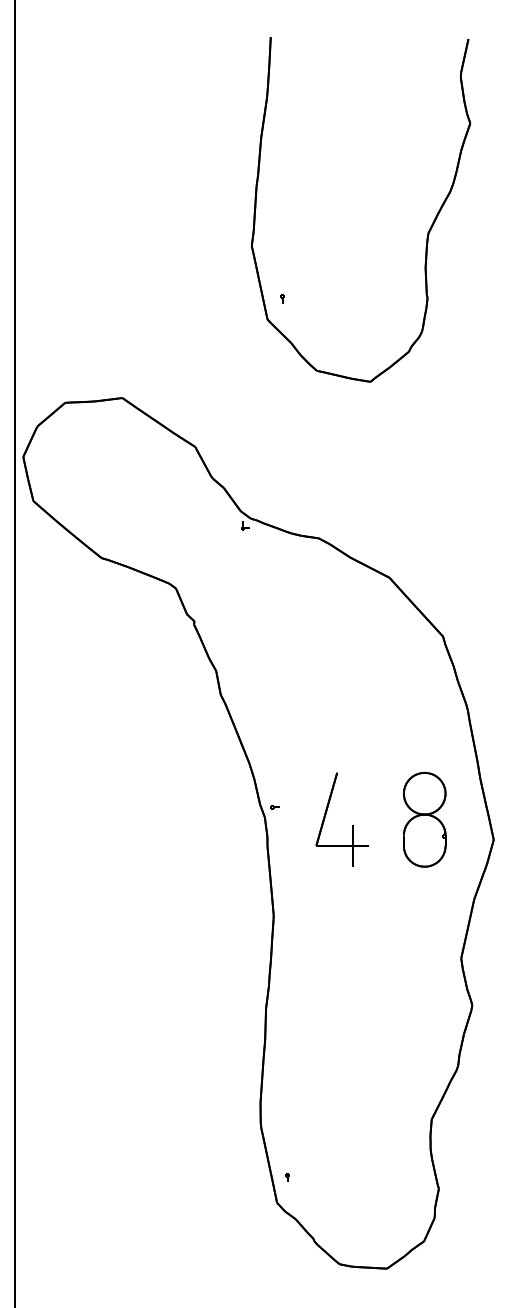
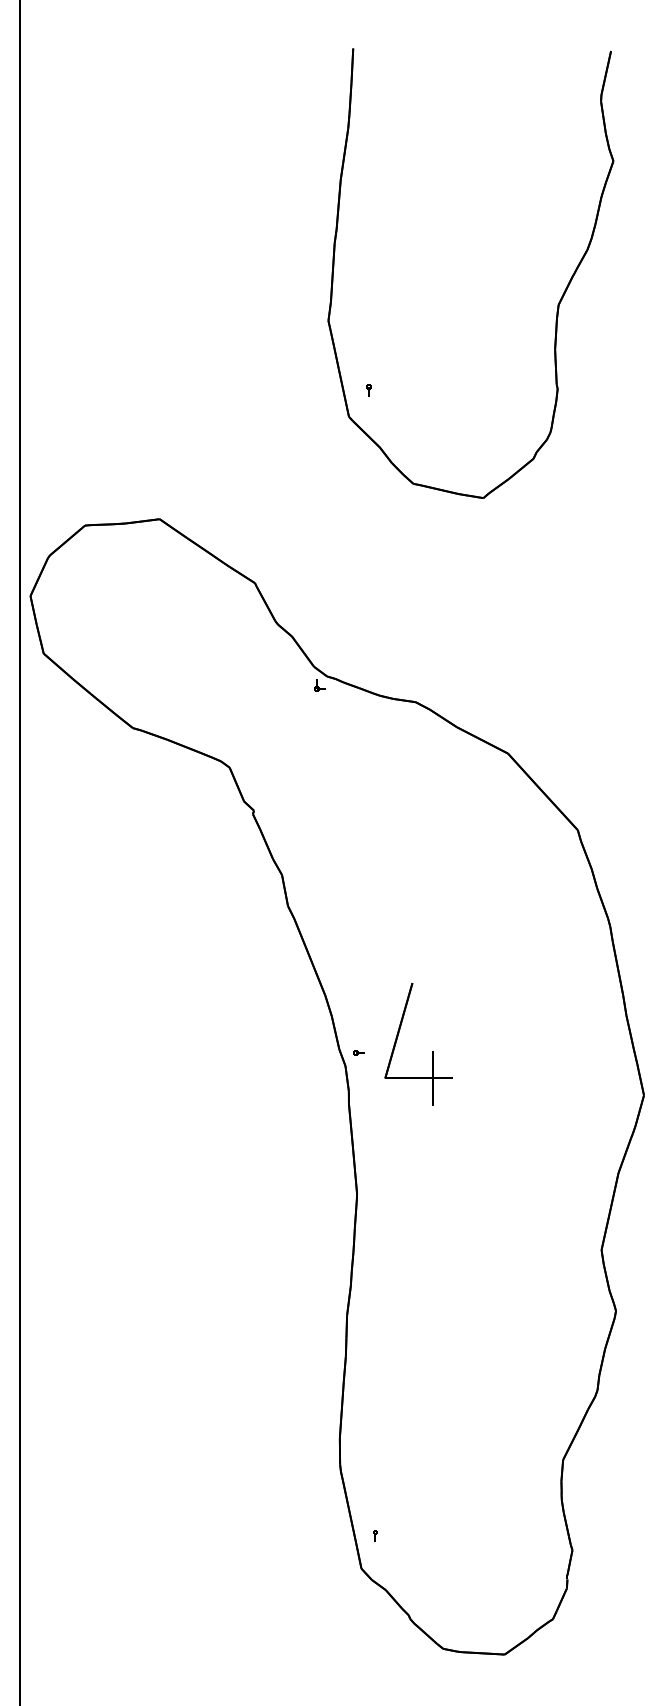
part: (424, 819) -> (553, 1068), removed
part: (352, 825) -> (432, 1051), moved

